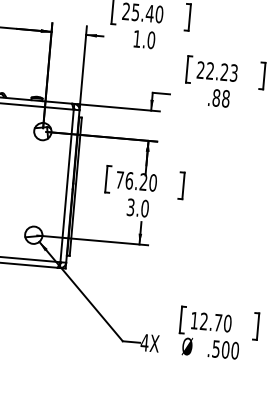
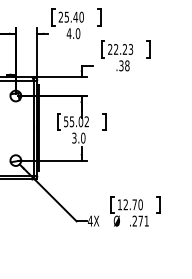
text: (136, 38) -> (68, 33), 1.0 -> 4.0
text: (216, 97) -> (121, 65), .88 -> .38
text: (136, 181) -> (76, 121), 76.20 -> 55.02
text: (225, 348) -> (140, 220), .500 -> .271

